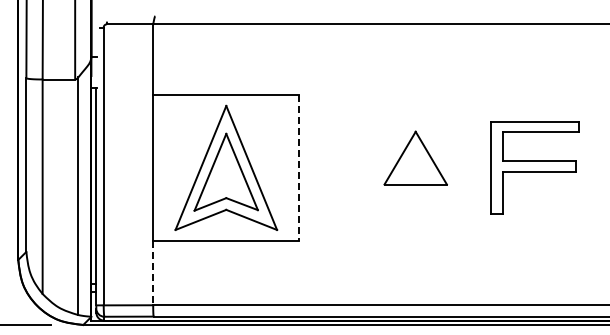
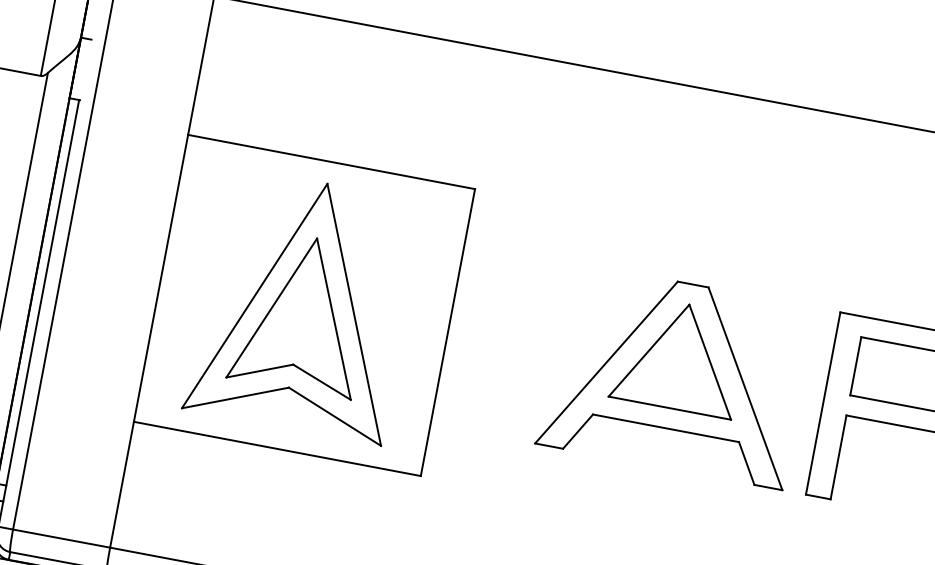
part: (415, 167) -> (675, 374), added
line: (299, 168) -> (447, 333), dashed -> solid
line: (153, 273) -> (122, 485), dashed -> solid

